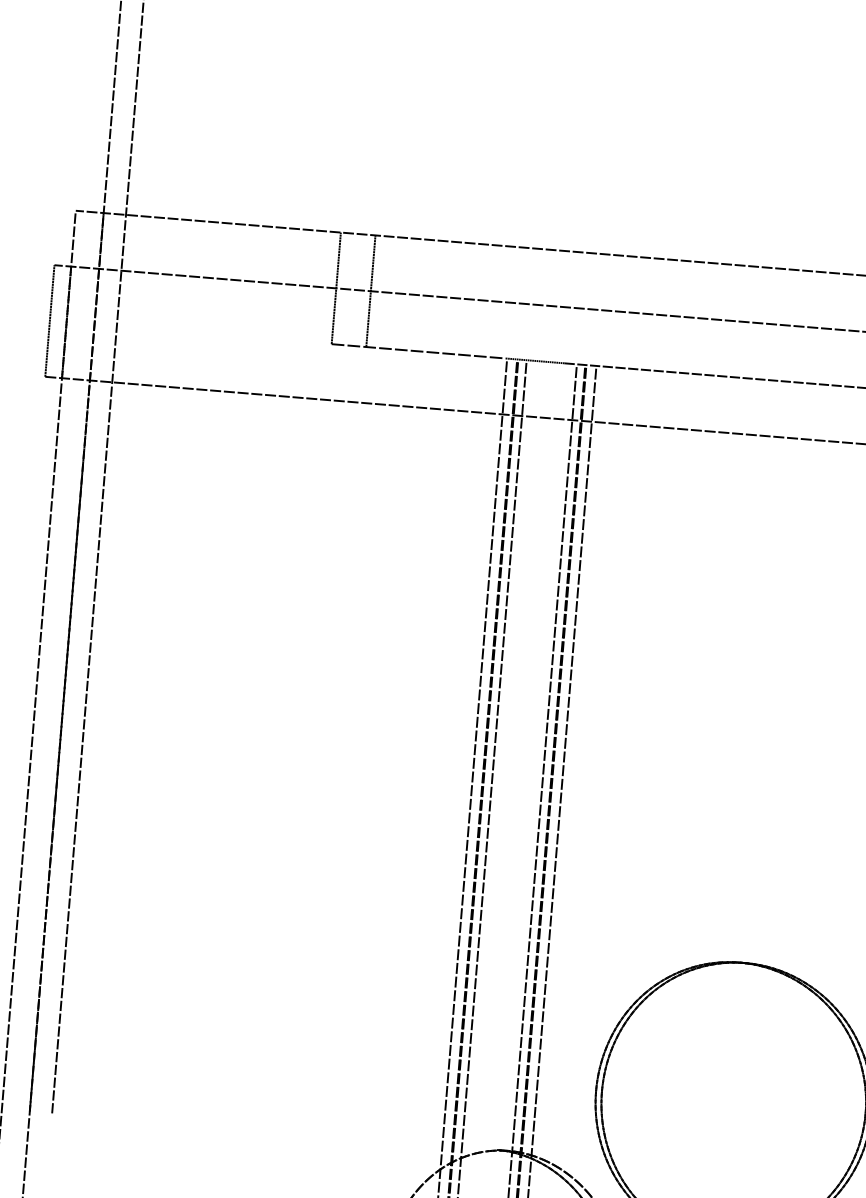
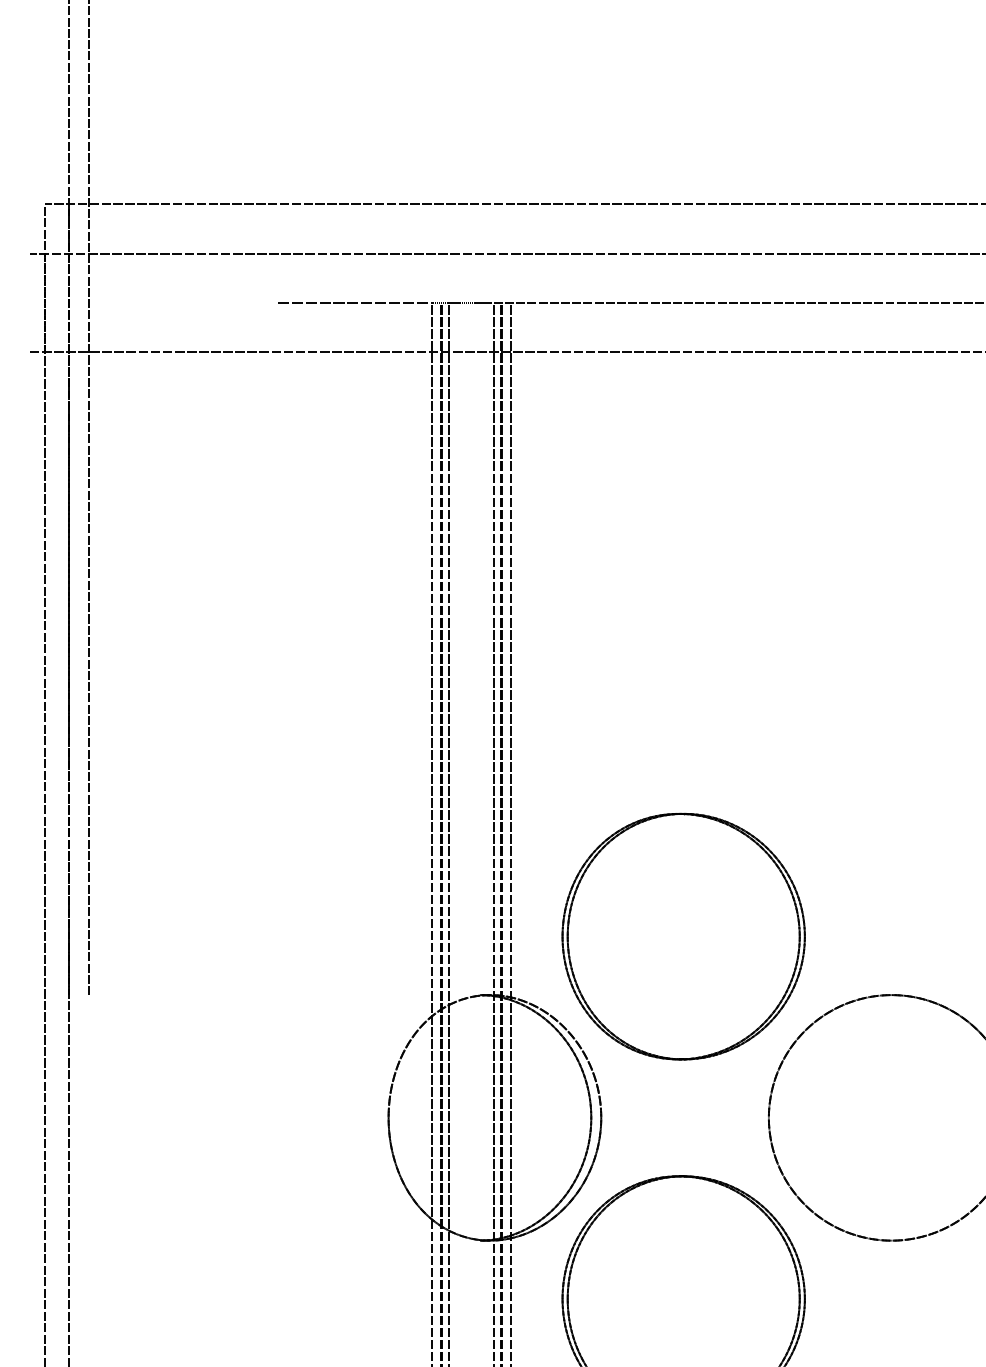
line: (335, 288) -> (277, 253), removed
line: (371, 291) -> (308, 253), removed
line: (49, 320) -> (29, 302), removed

